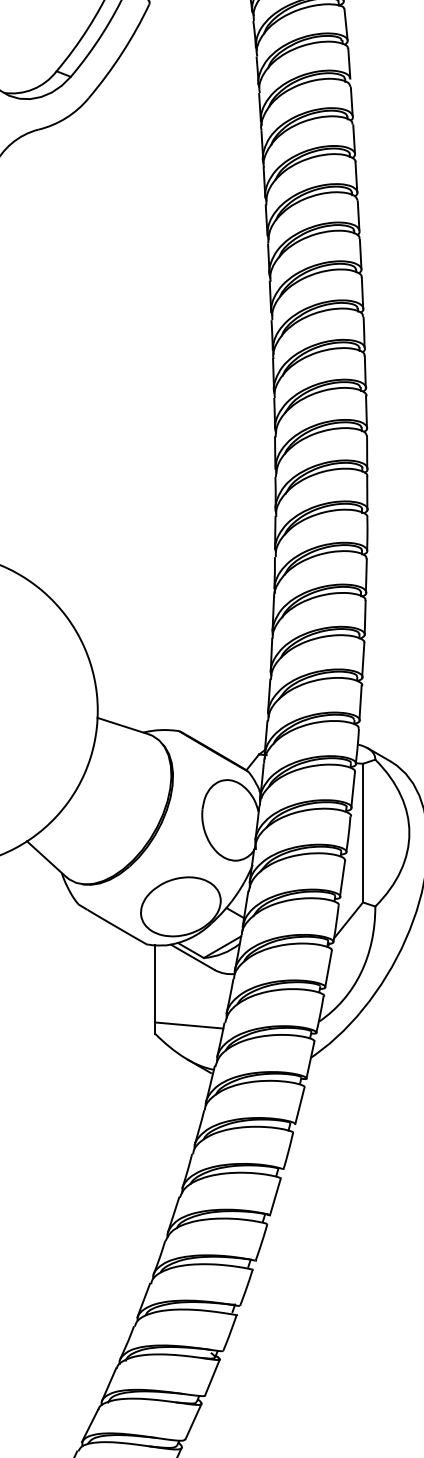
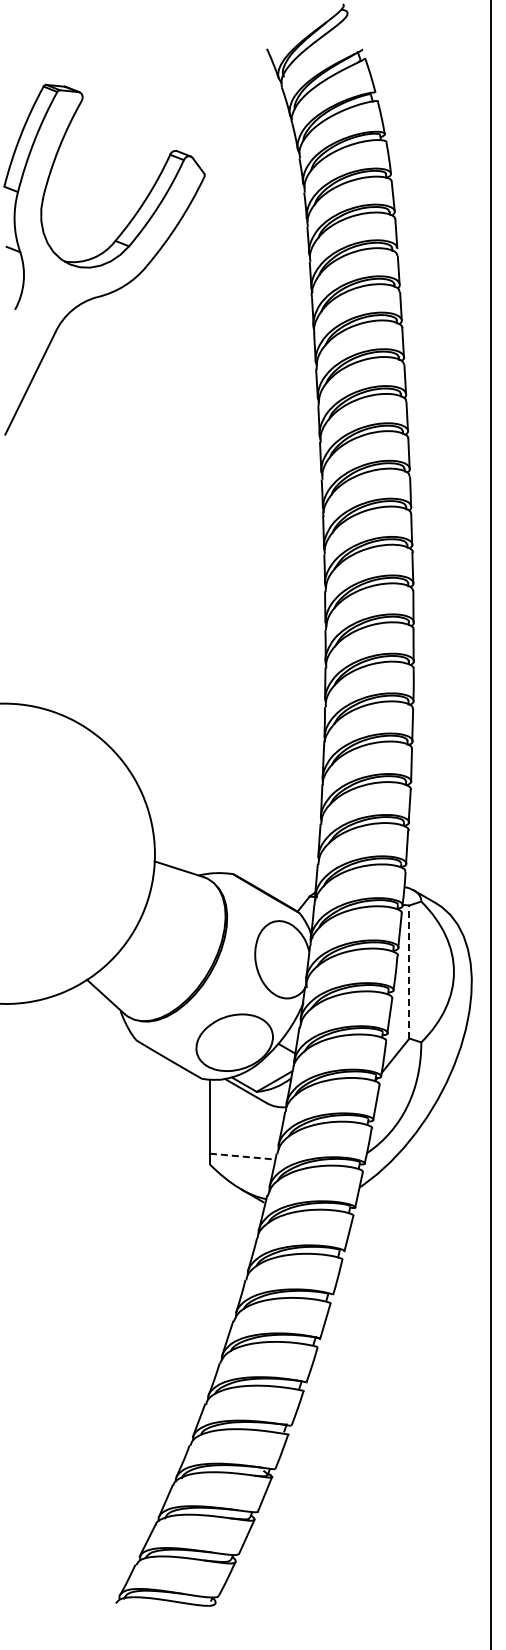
line: (363, 833) -> (409, 972), solid -> dashed
line: (189, 1025) -> (242, 1156), solid -> dashed

